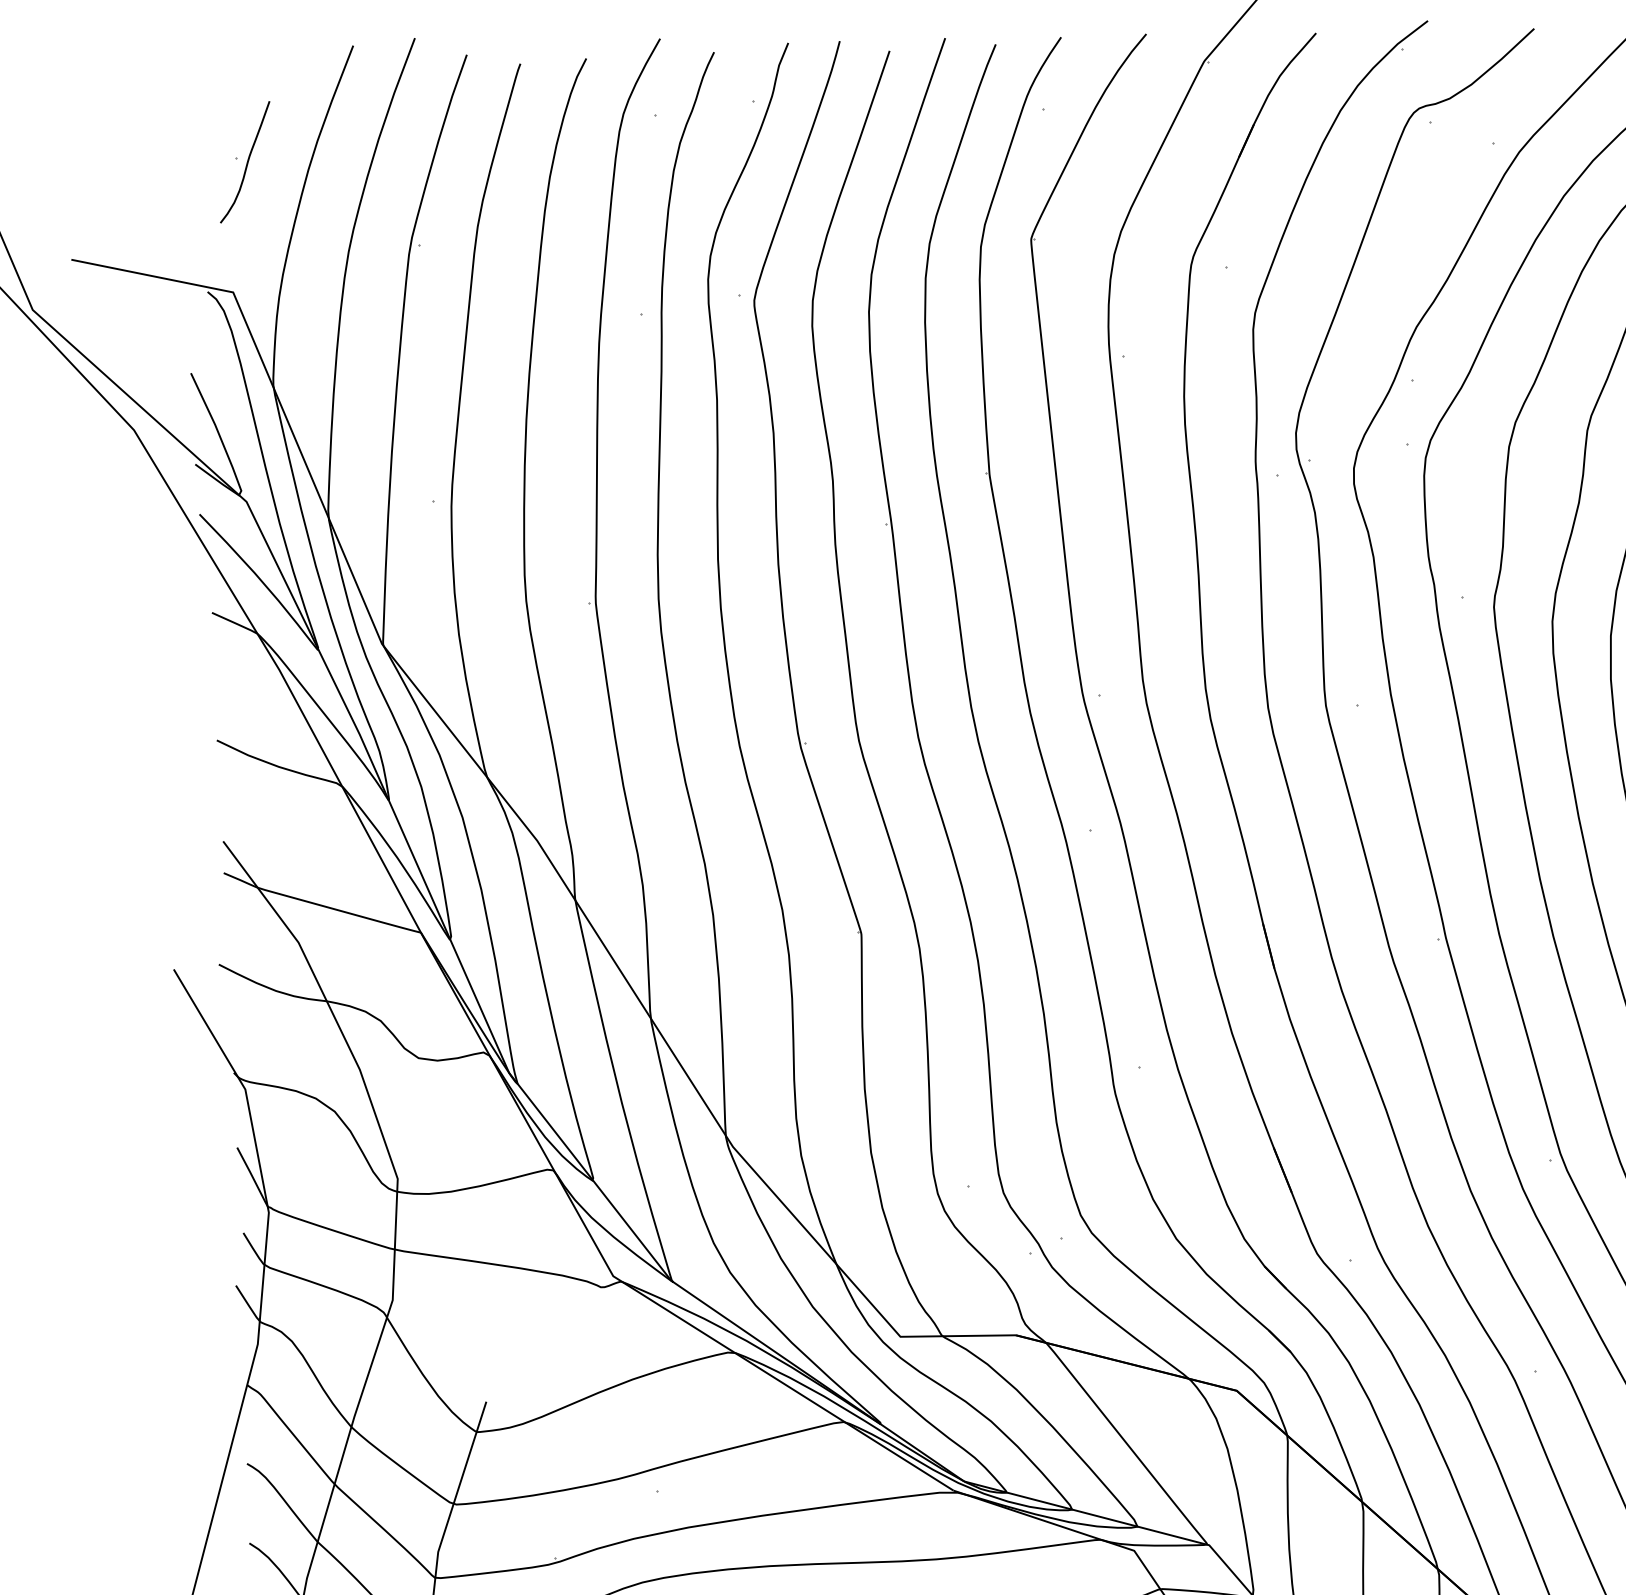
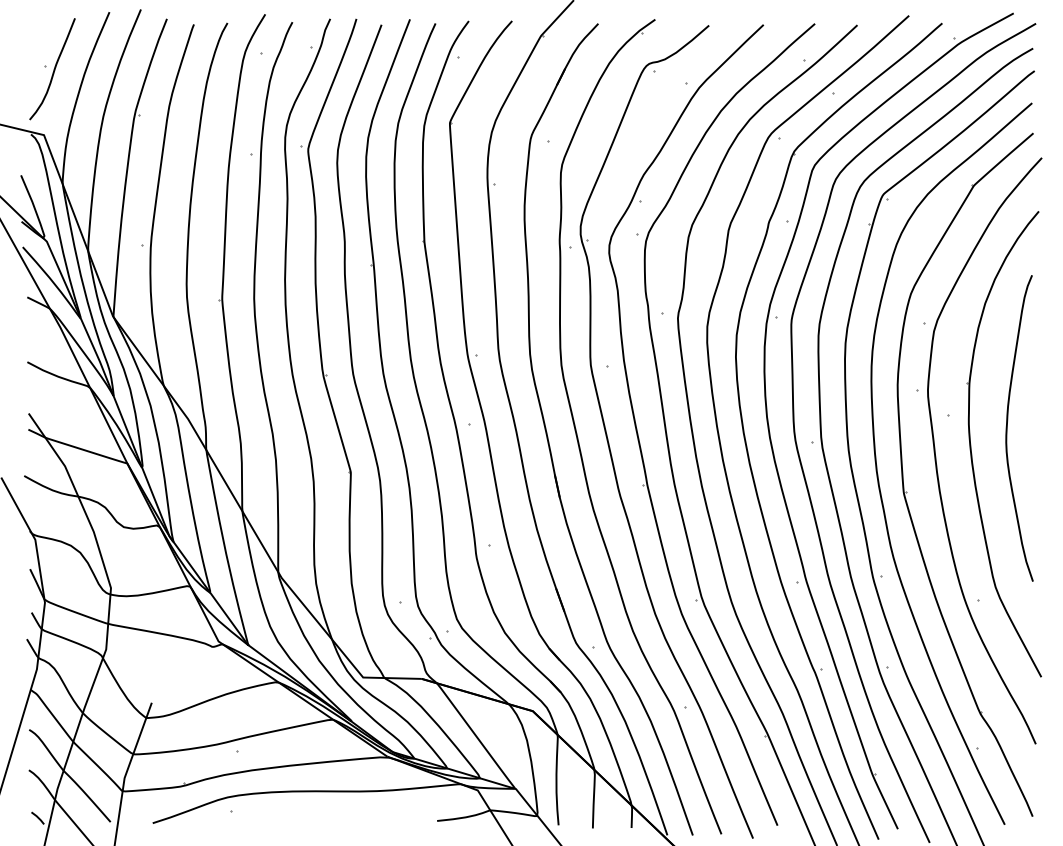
part: (245, 162) -> (52, 69), size x1.67

